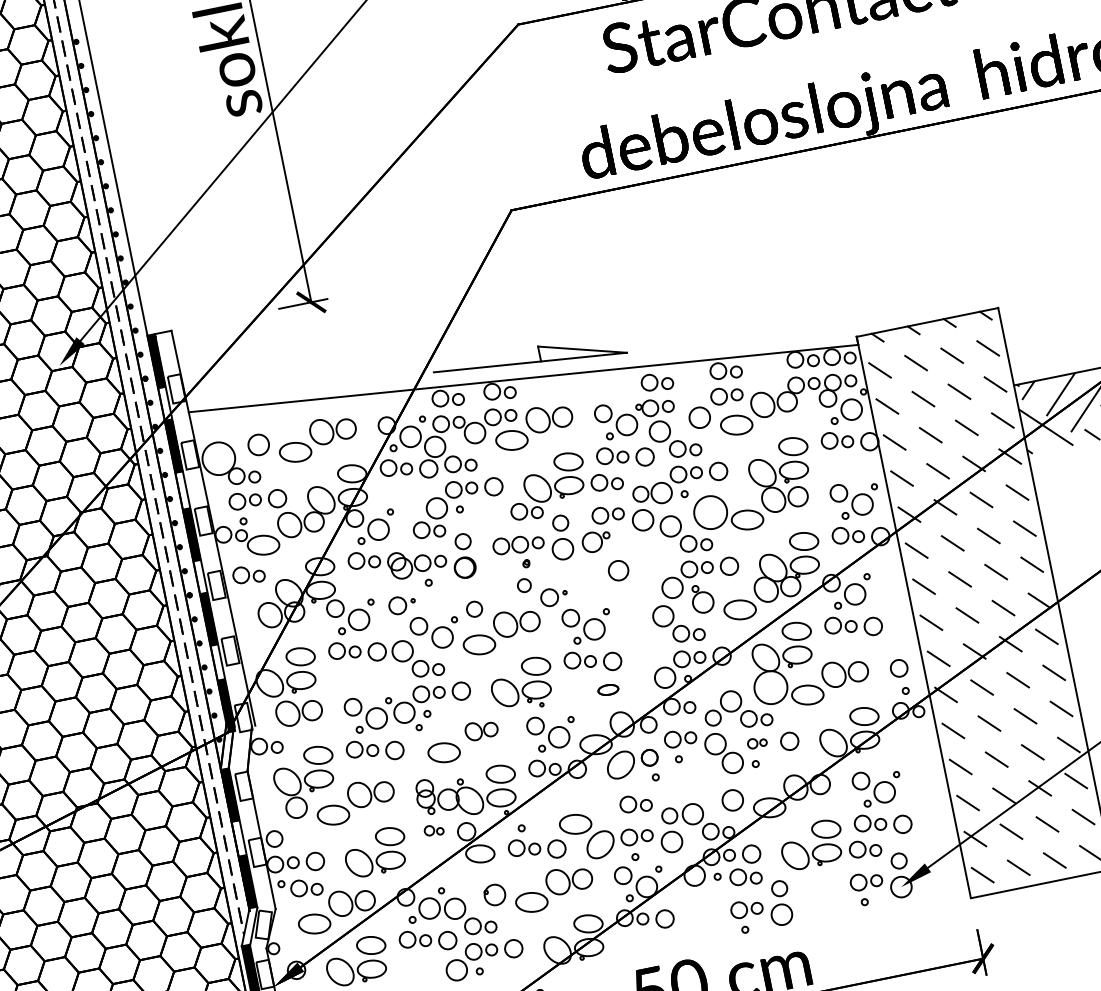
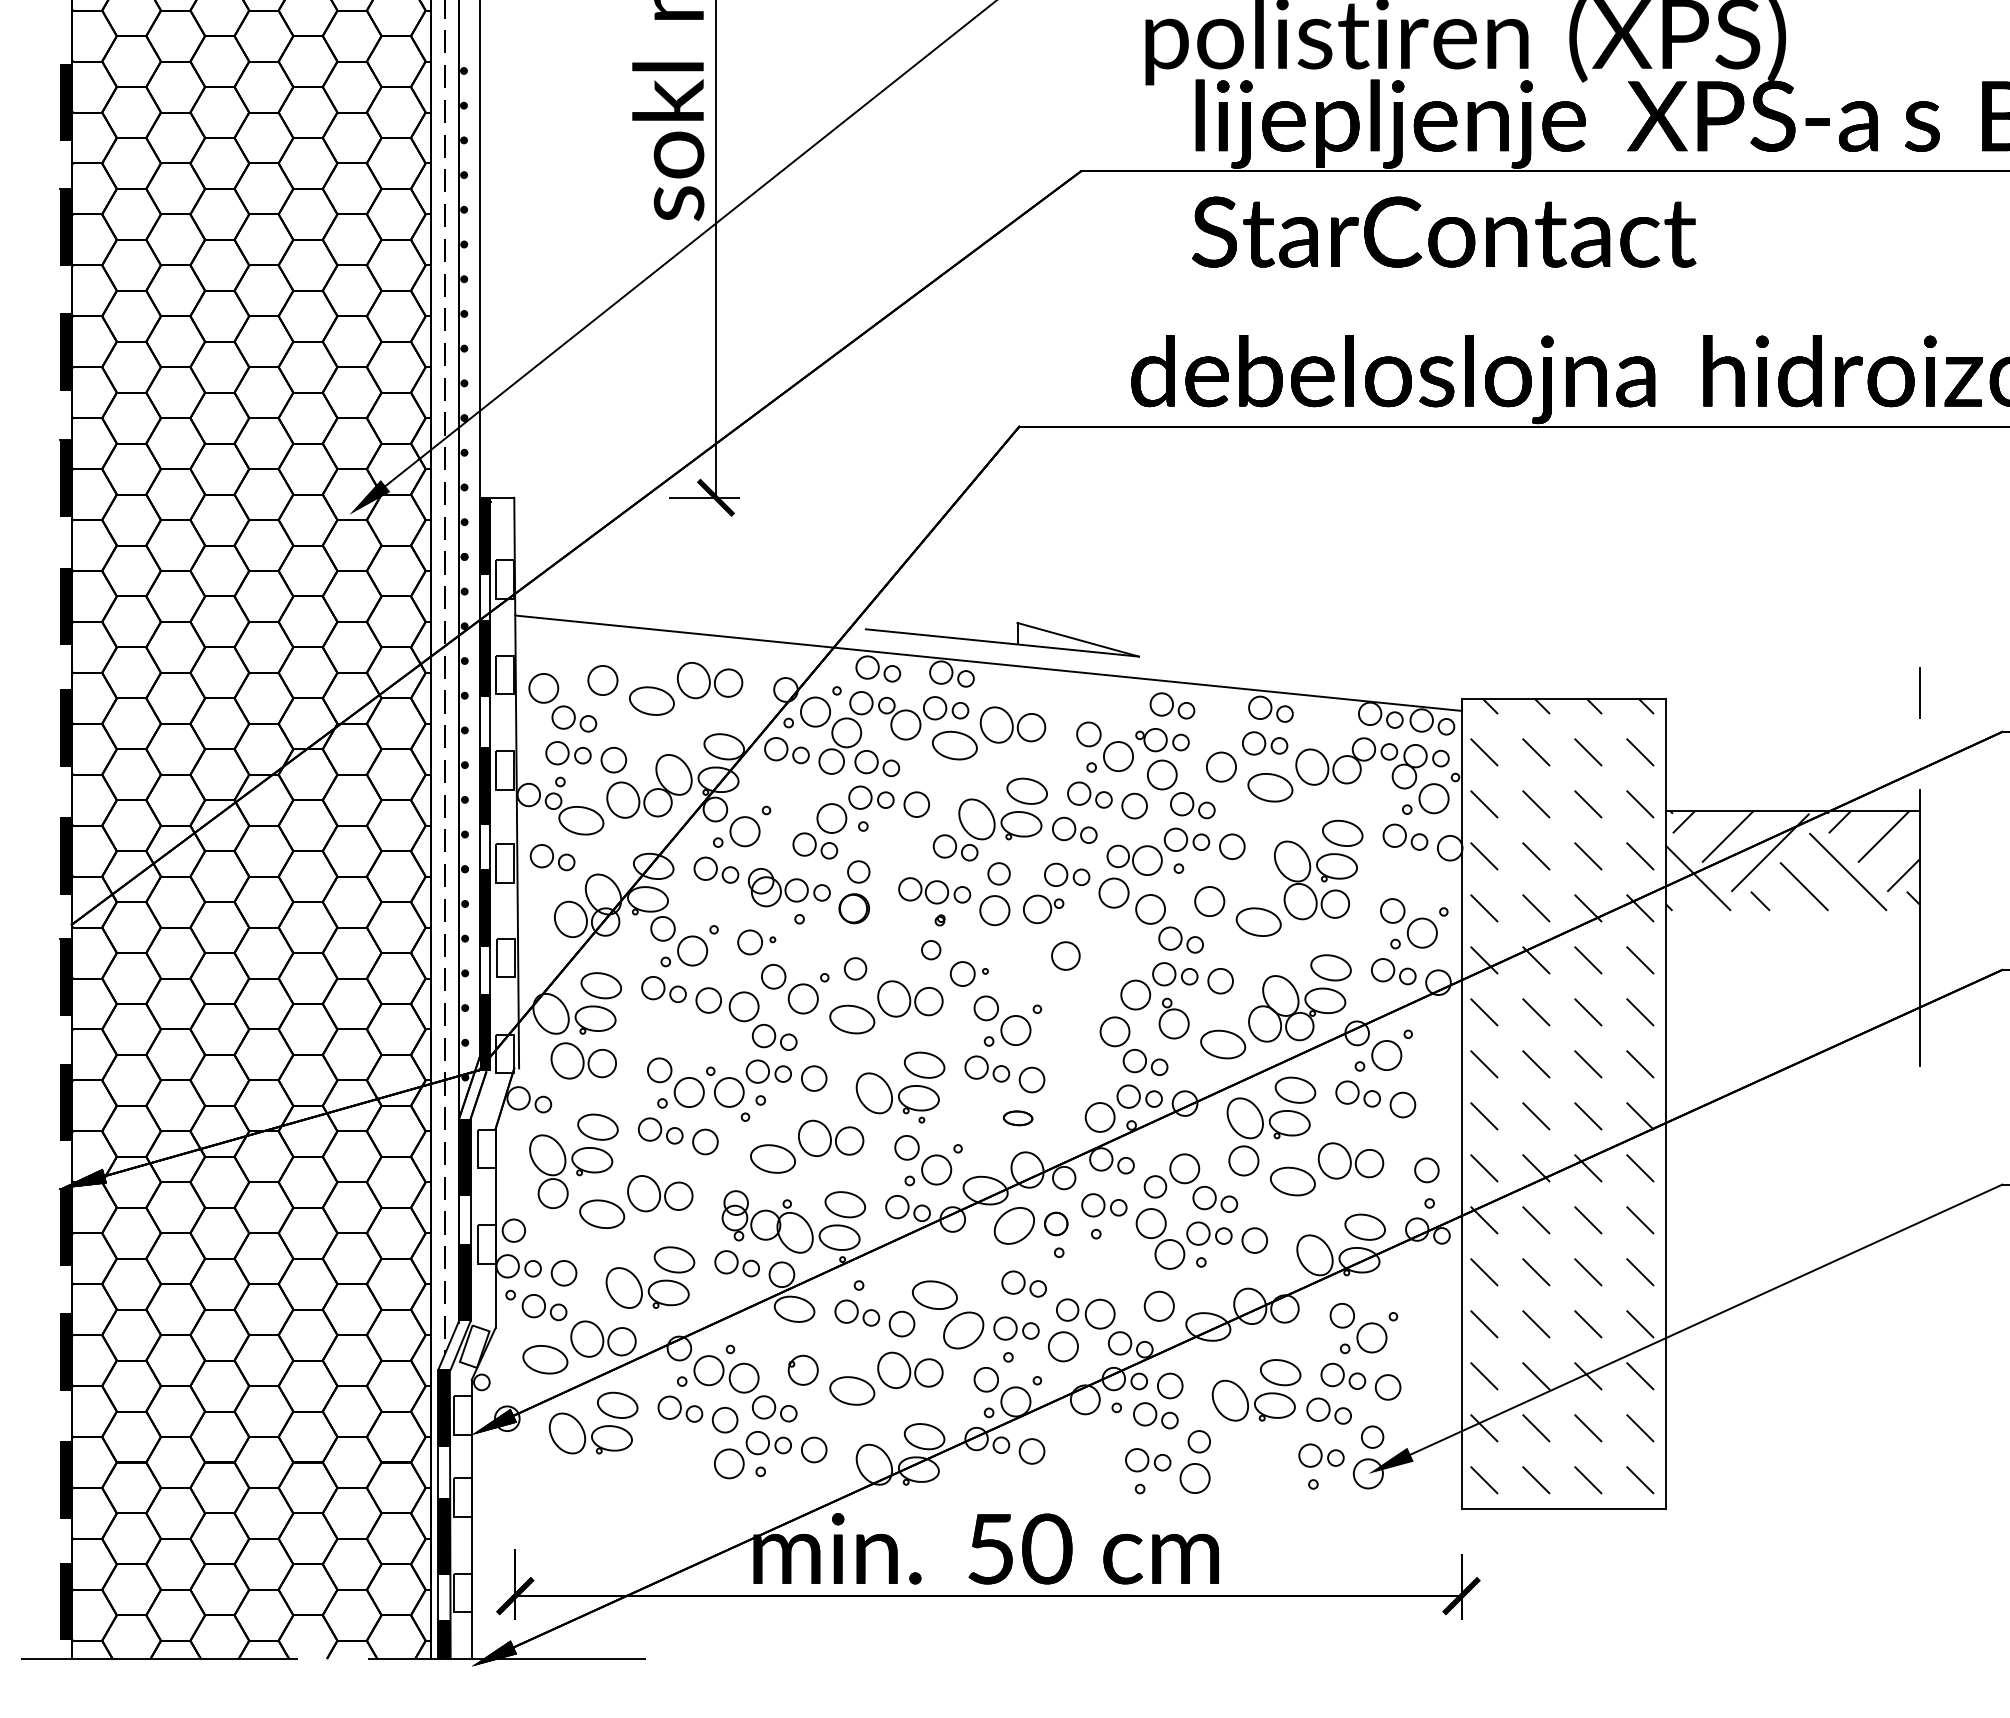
circle: (218, 458) -> (543, 687), size x0.62
circle: (710, 512) -> (1209, 901), size x0.62
circle: (770, 687) -> (1243, 1160), size x0.62
part: (481, 729) -> (831, 1137), size x1.43
part: (757, 742) -> (1209, 1233), size x1.67
part: (433, 830) -> (736, 1263), size x1.67

